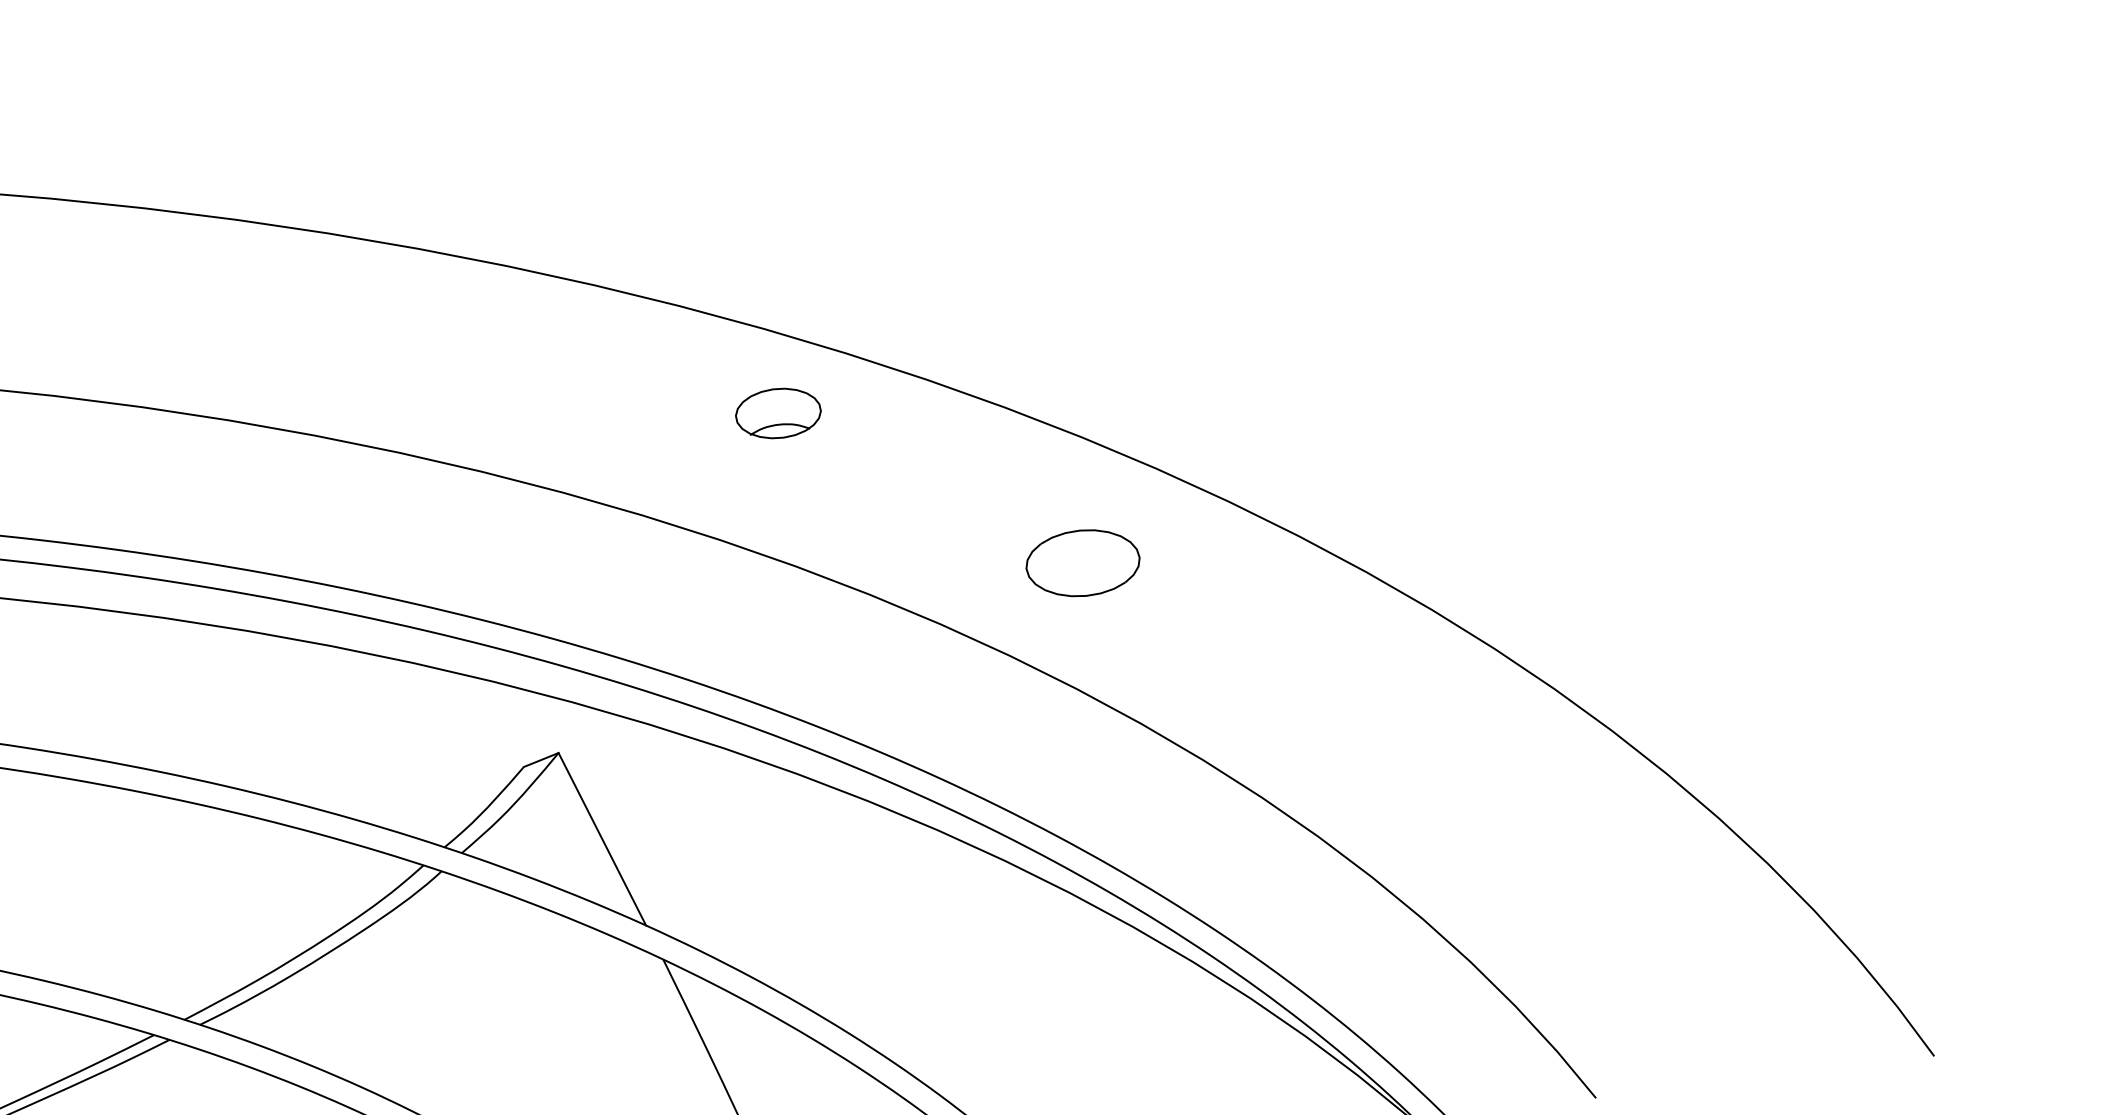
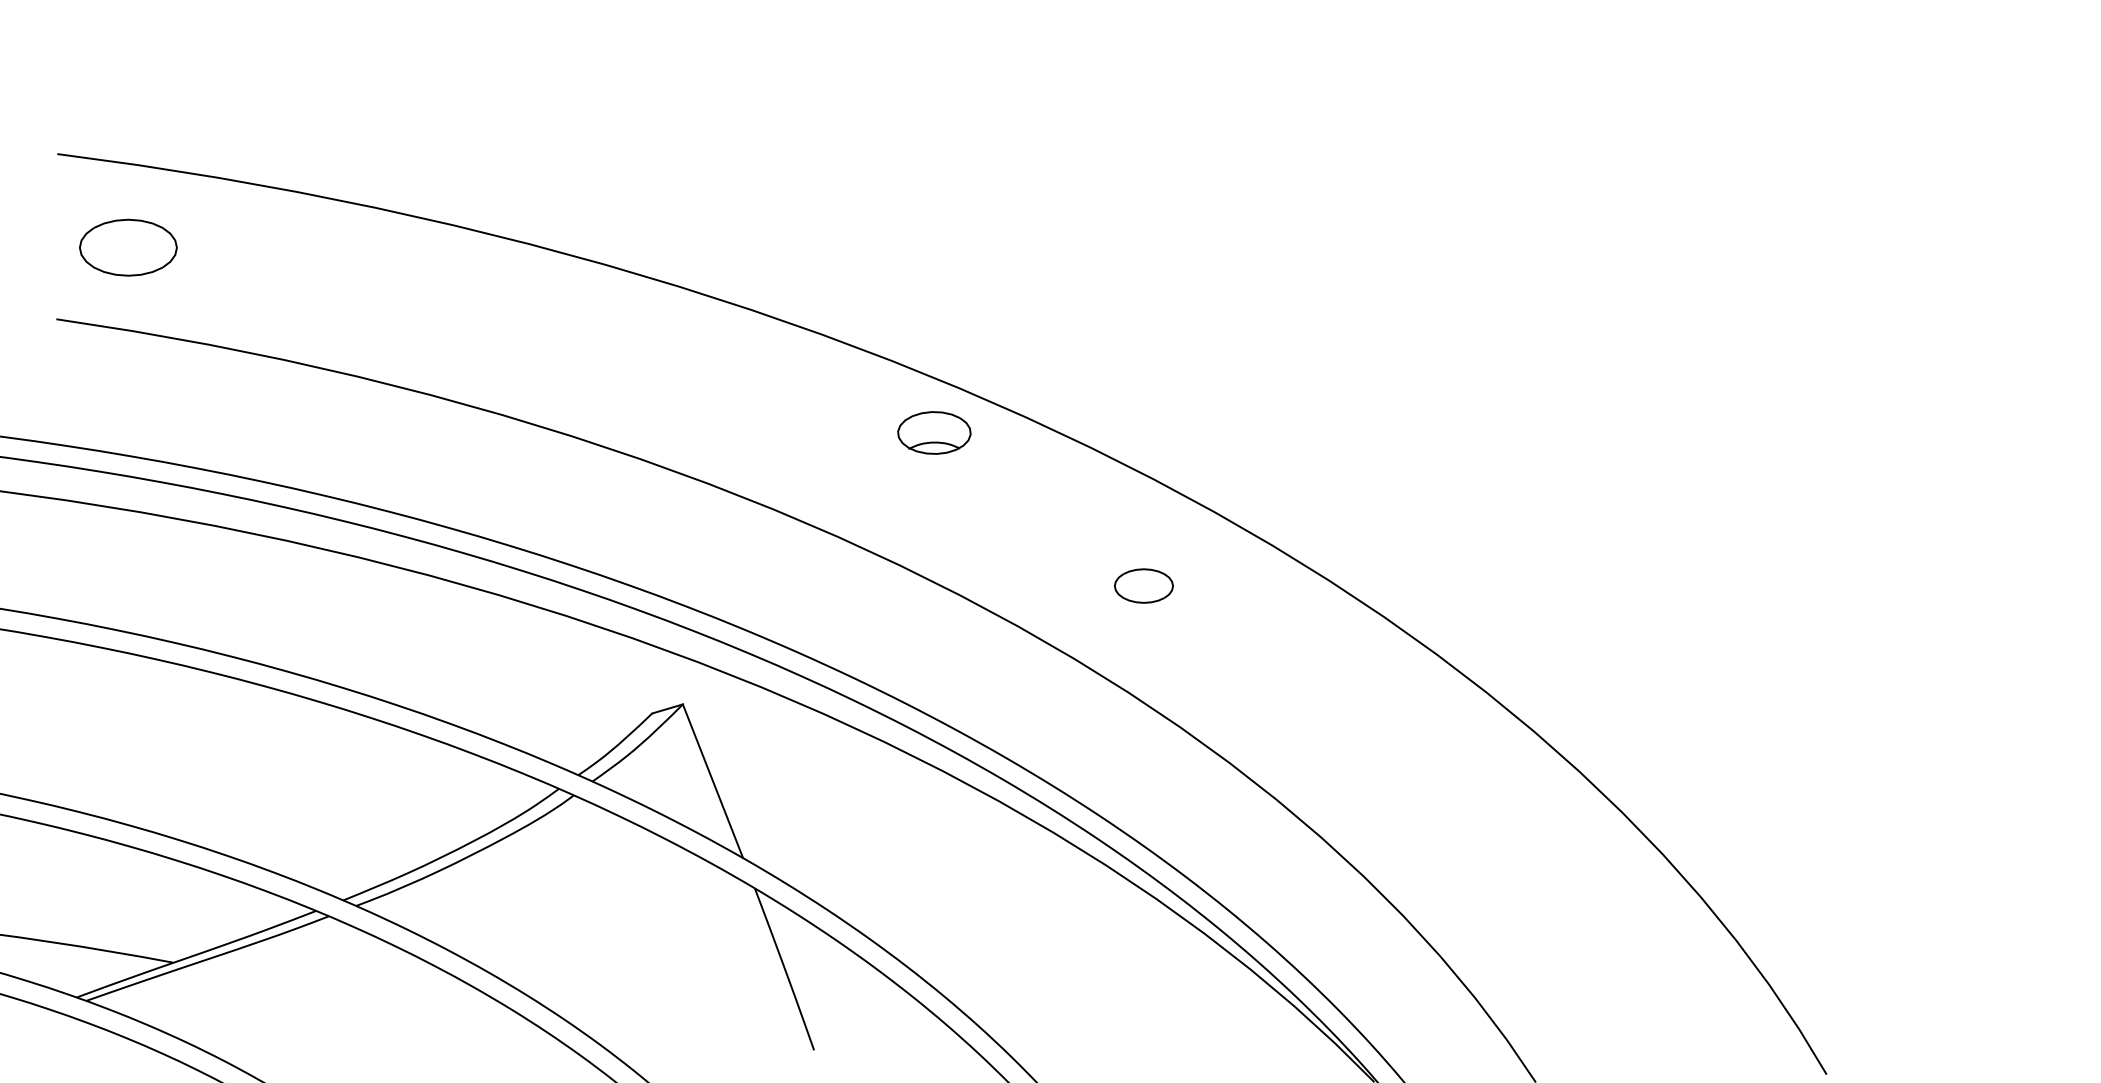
part: (778, 412) -> (934, 432), moved
part: (1082, 562) -> (1143, 585), size x0.6

